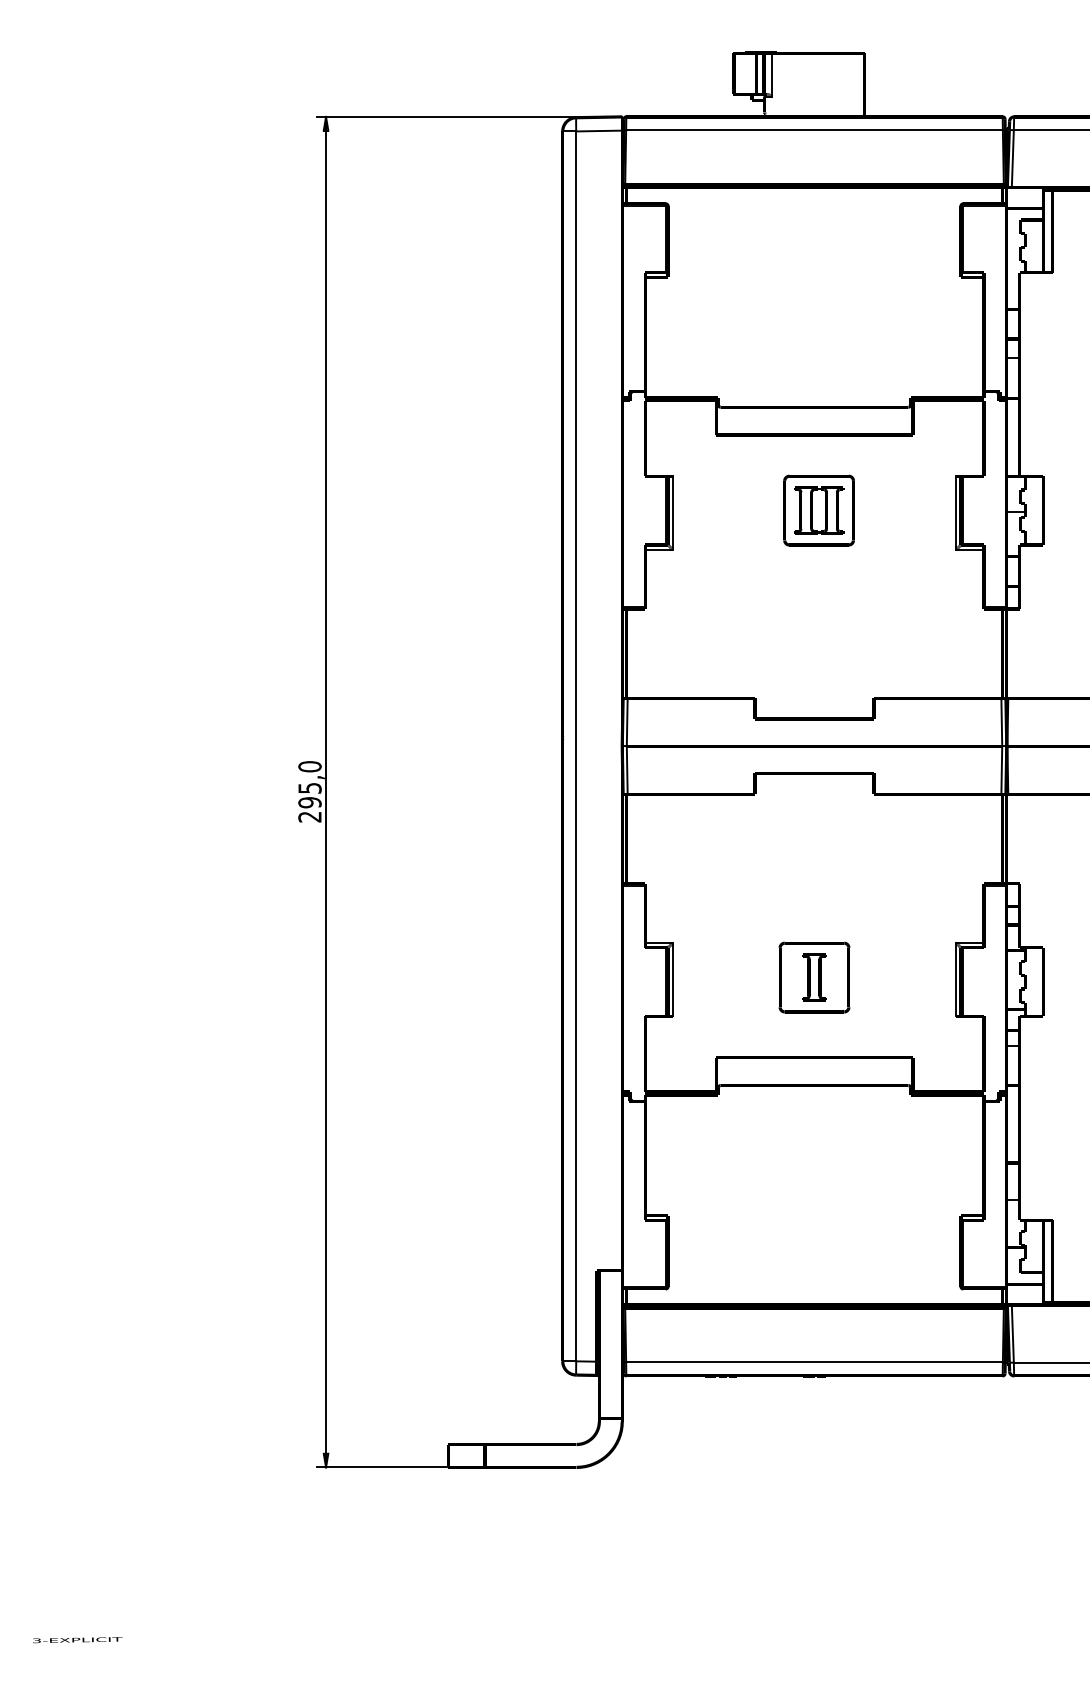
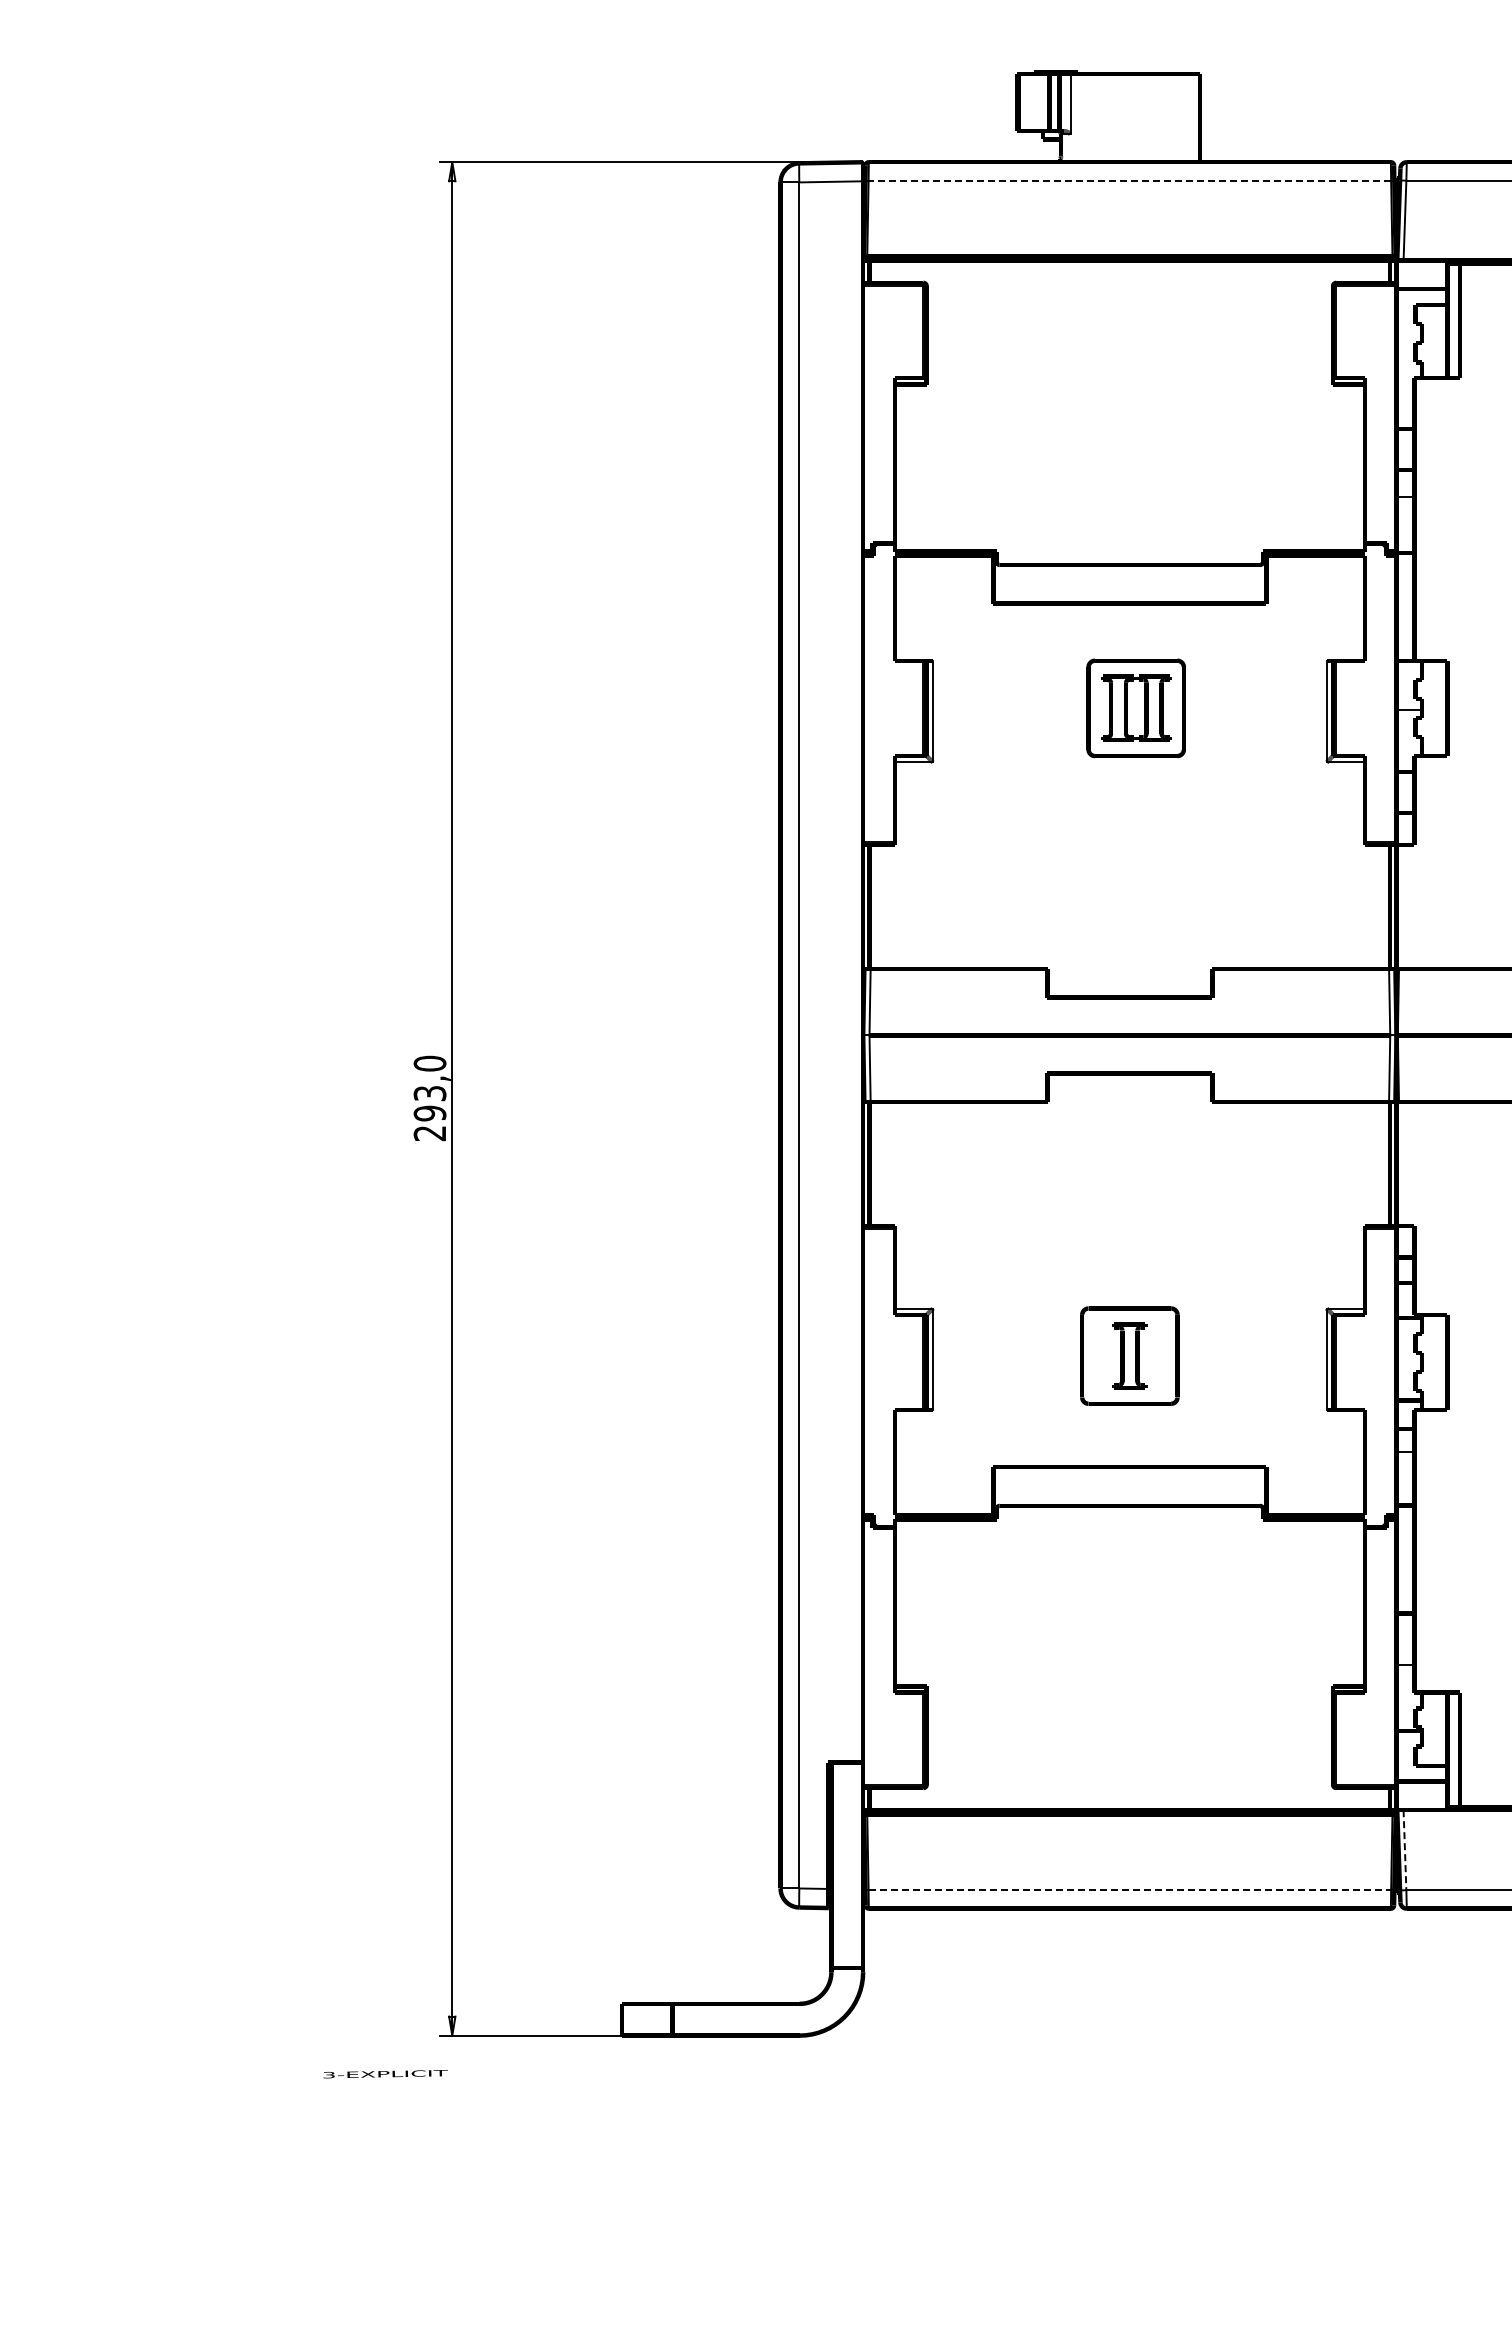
line: (814, 130) -> (1129, 180), solid -> dashed
text: (309, 788) -> (429, 1093), 295,0 -> 293,0
line: (1012, 1333) -> (1404, 1850), solid -> dashed
line: (814, 1362) -> (1130, 1889), solid -> dashed
text: (77, 1640) -> (385, 2074), moved

